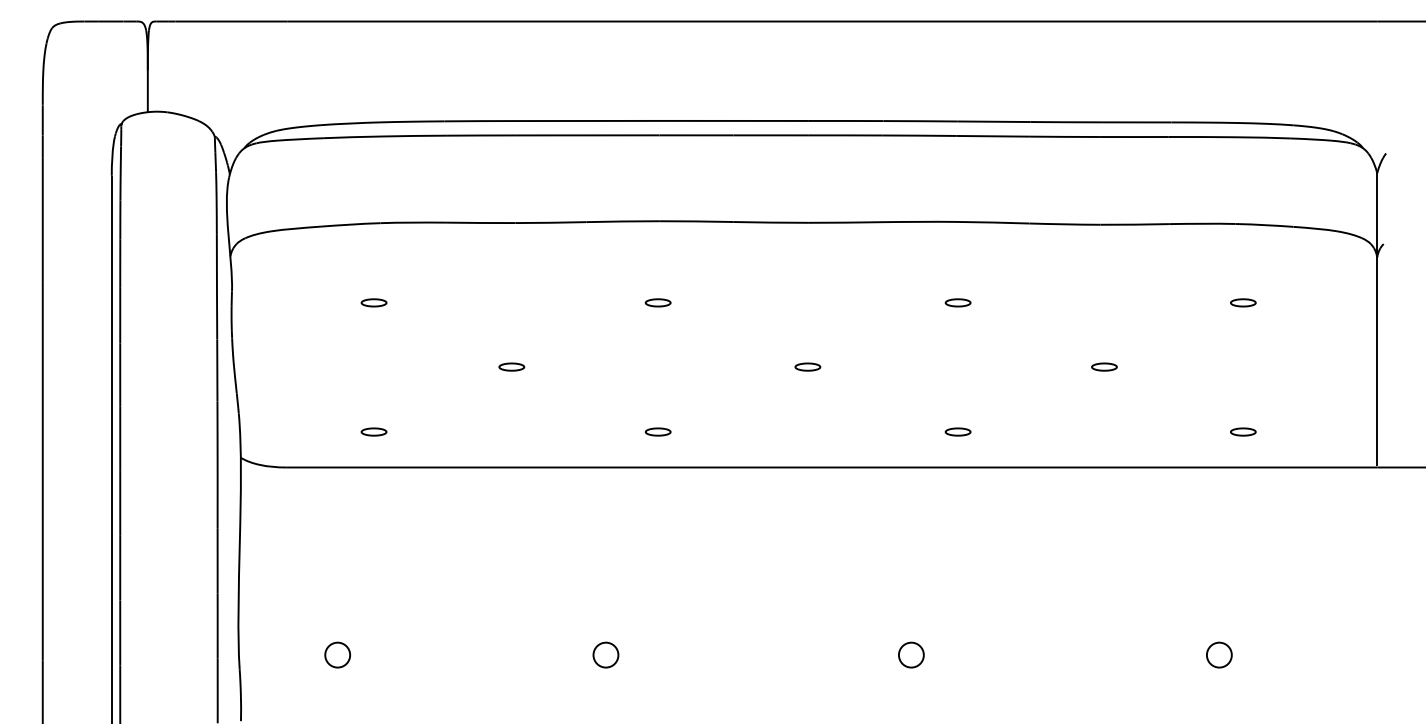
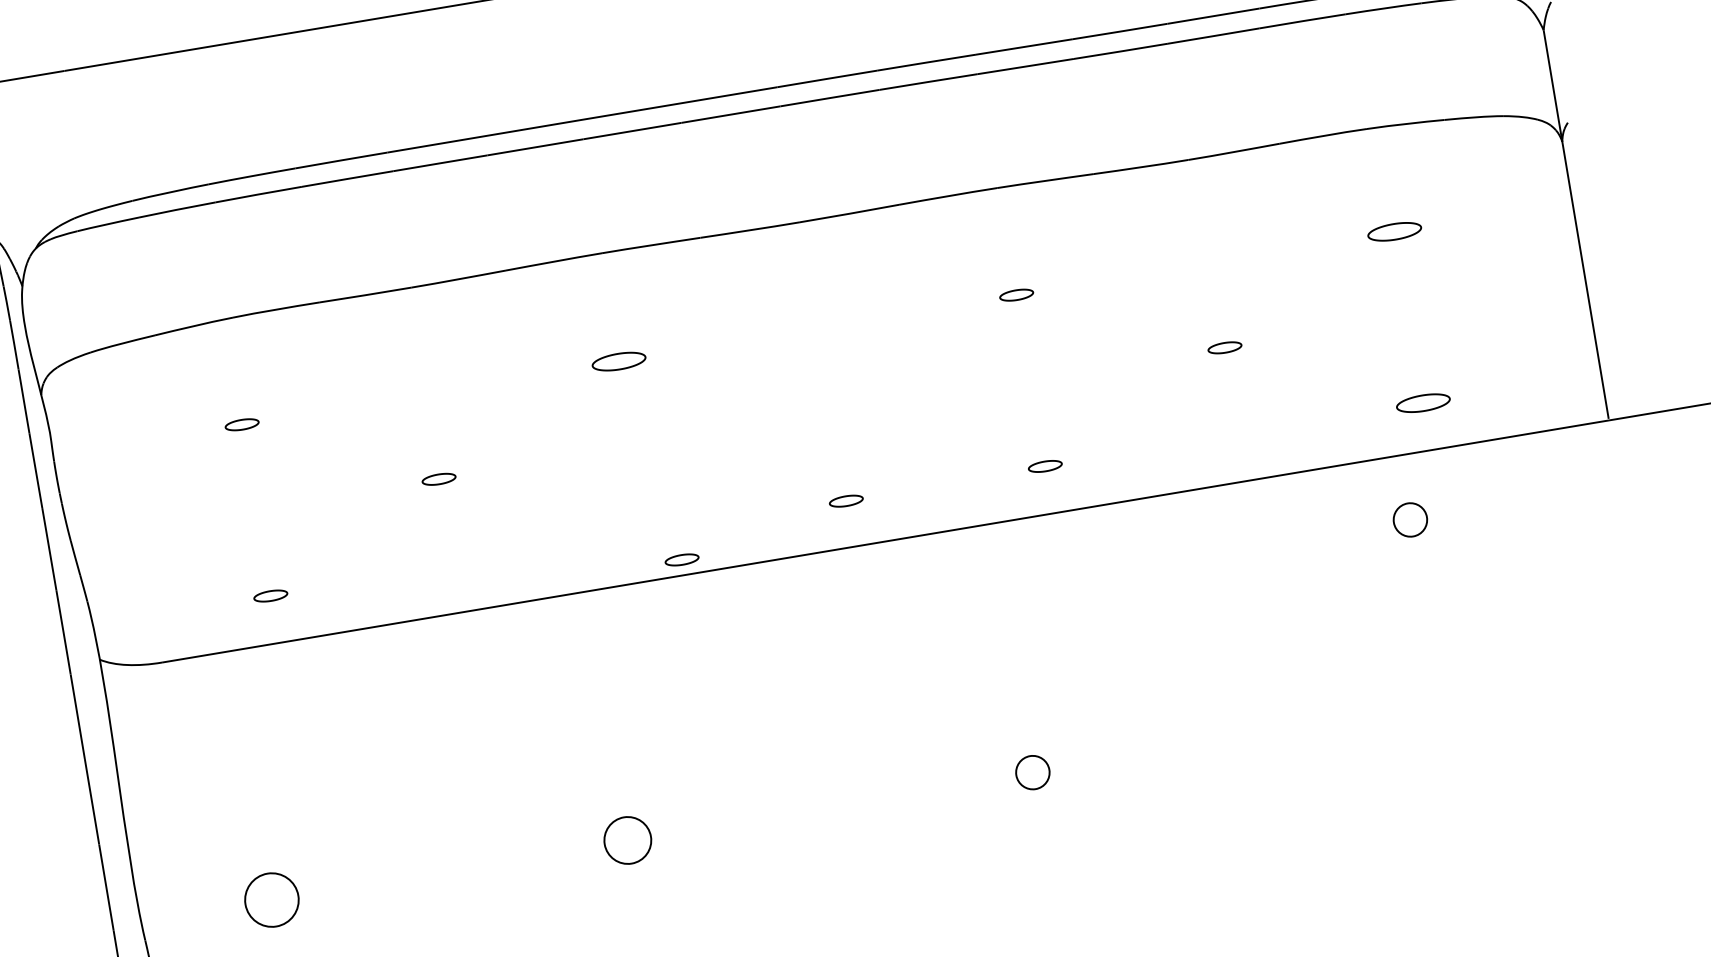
part: (657, 302) -> (617, 361), size x1.6
part: (1243, 302) -> (1395, 231), size x1.6
part: (807, 366) -> (845, 500), moved
part: (657, 431) -> (681, 559), moved
part: (1243, 431) -> (1423, 402), size x1.6
circle: (337, 654) -> (271, 899), size x1.6
circle: (605, 654) -> (627, 839), size x1.4
circle: (1219, 654) -> (1410, 519), moved

